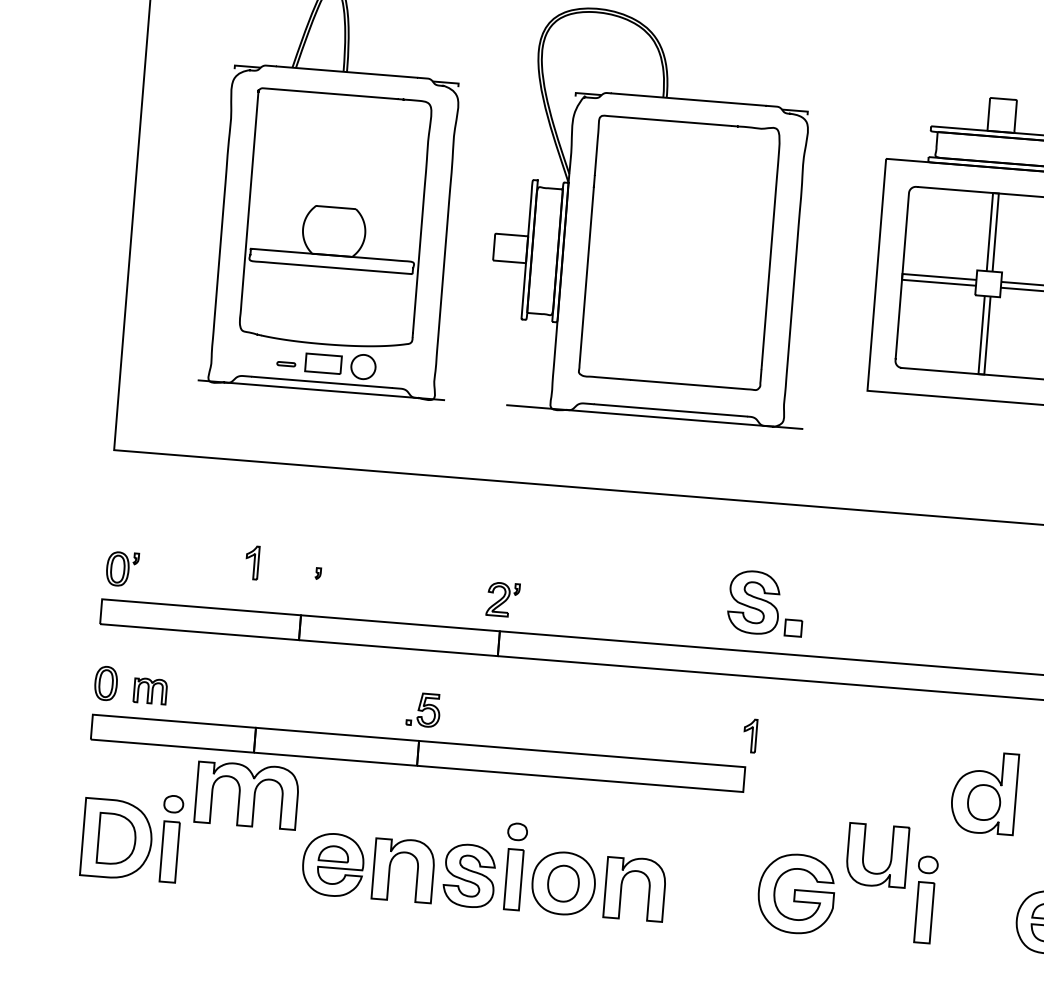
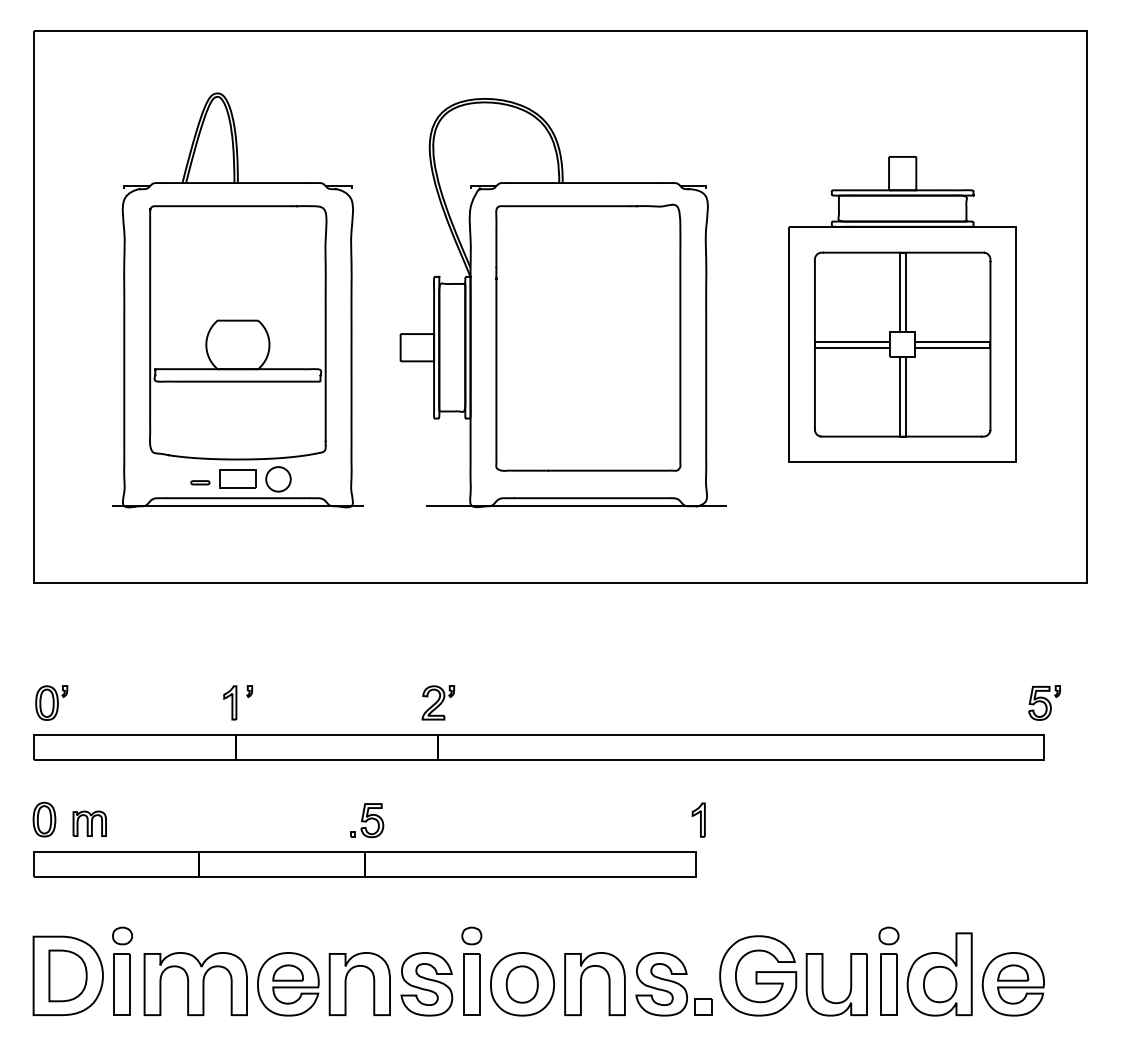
part: (252, 562) -> (230, 702), moved
part: (765, 603) -> (673, 984), moved
part: (984, 792) -> (939, 974), moved
part: (246, 794) -> (195, 983), moved
part: (864, 854) -> (823, 984), moved

